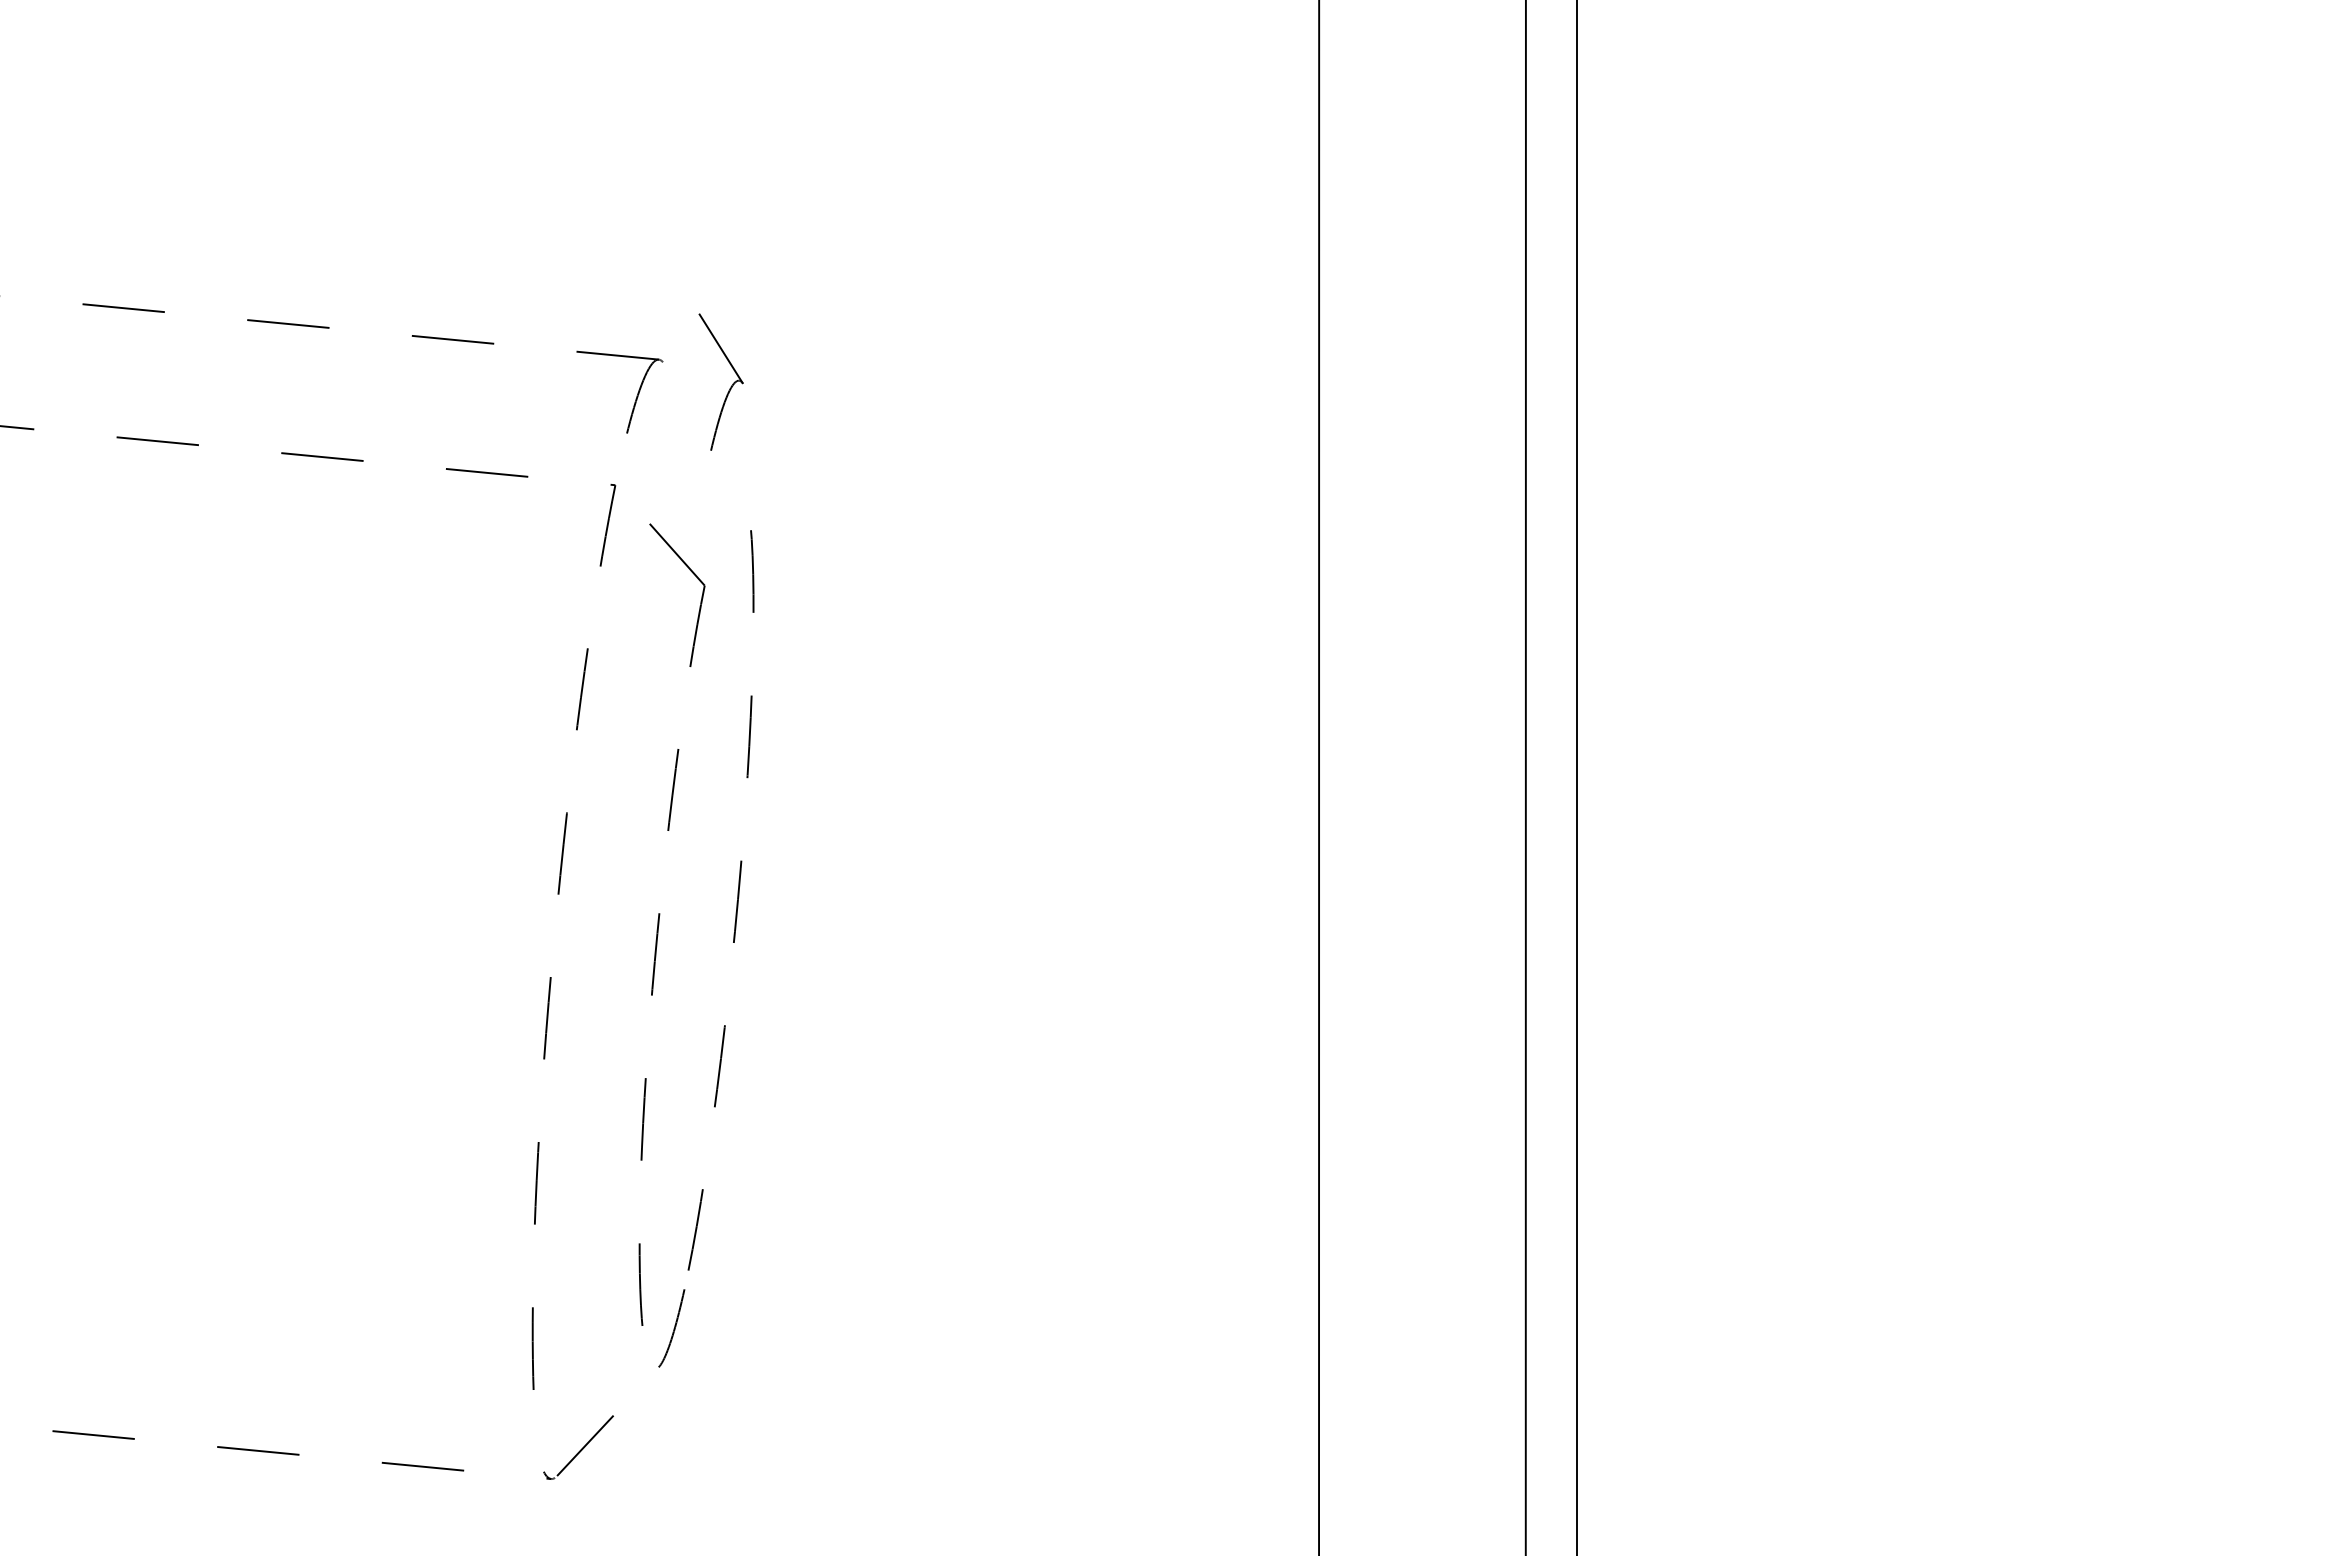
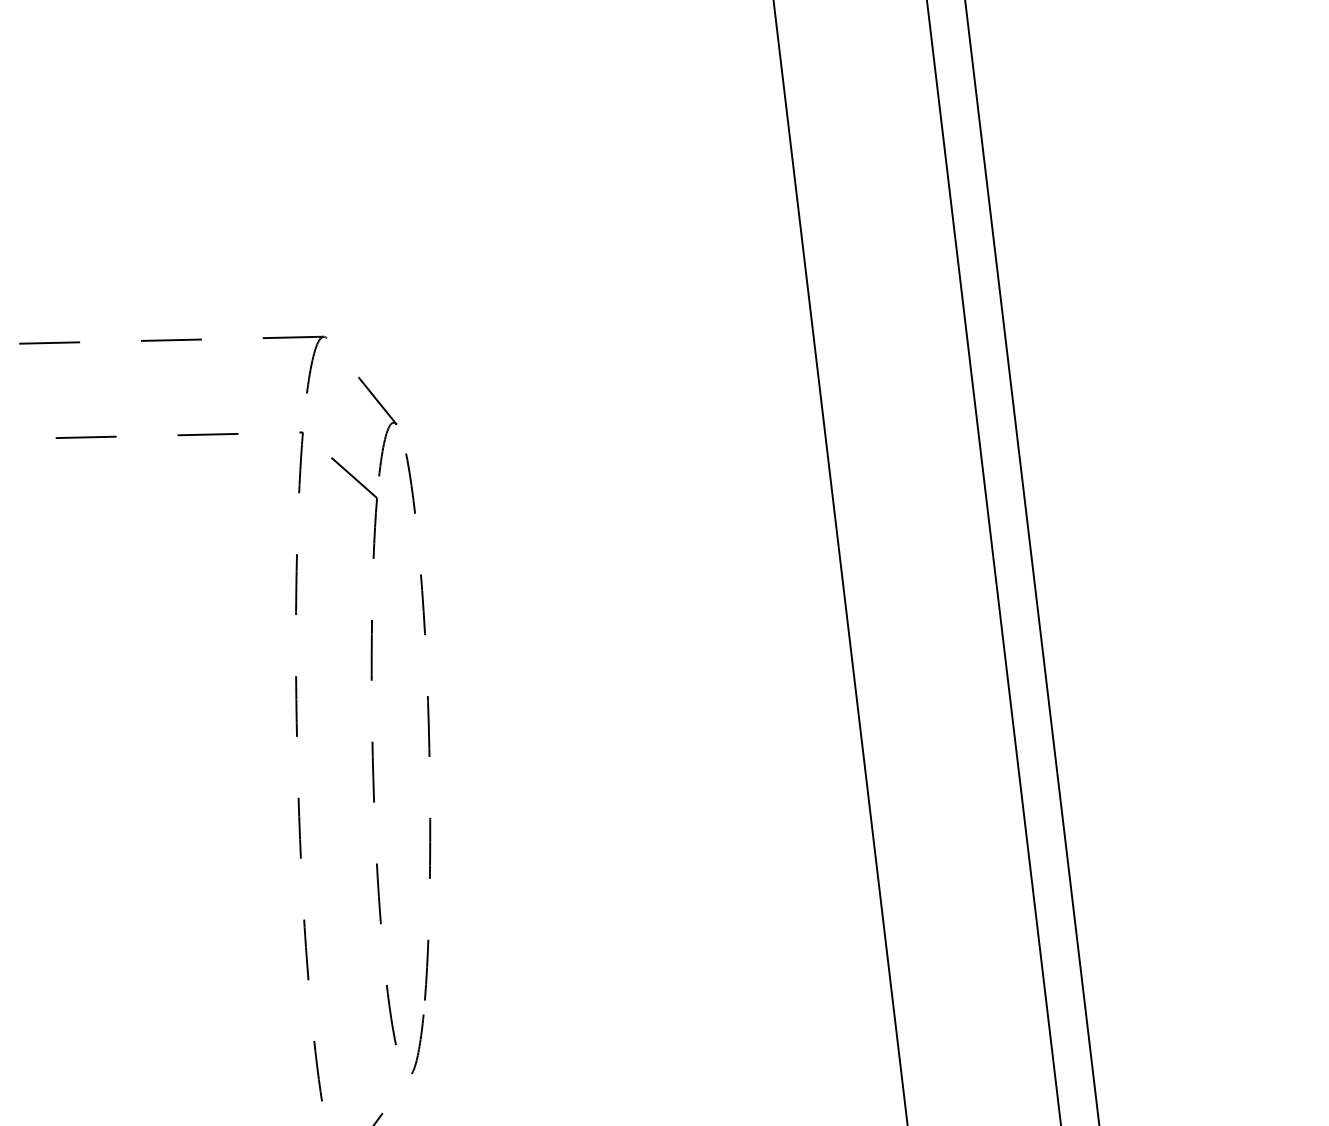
part: (730, 386) -> (387, 427), moved

